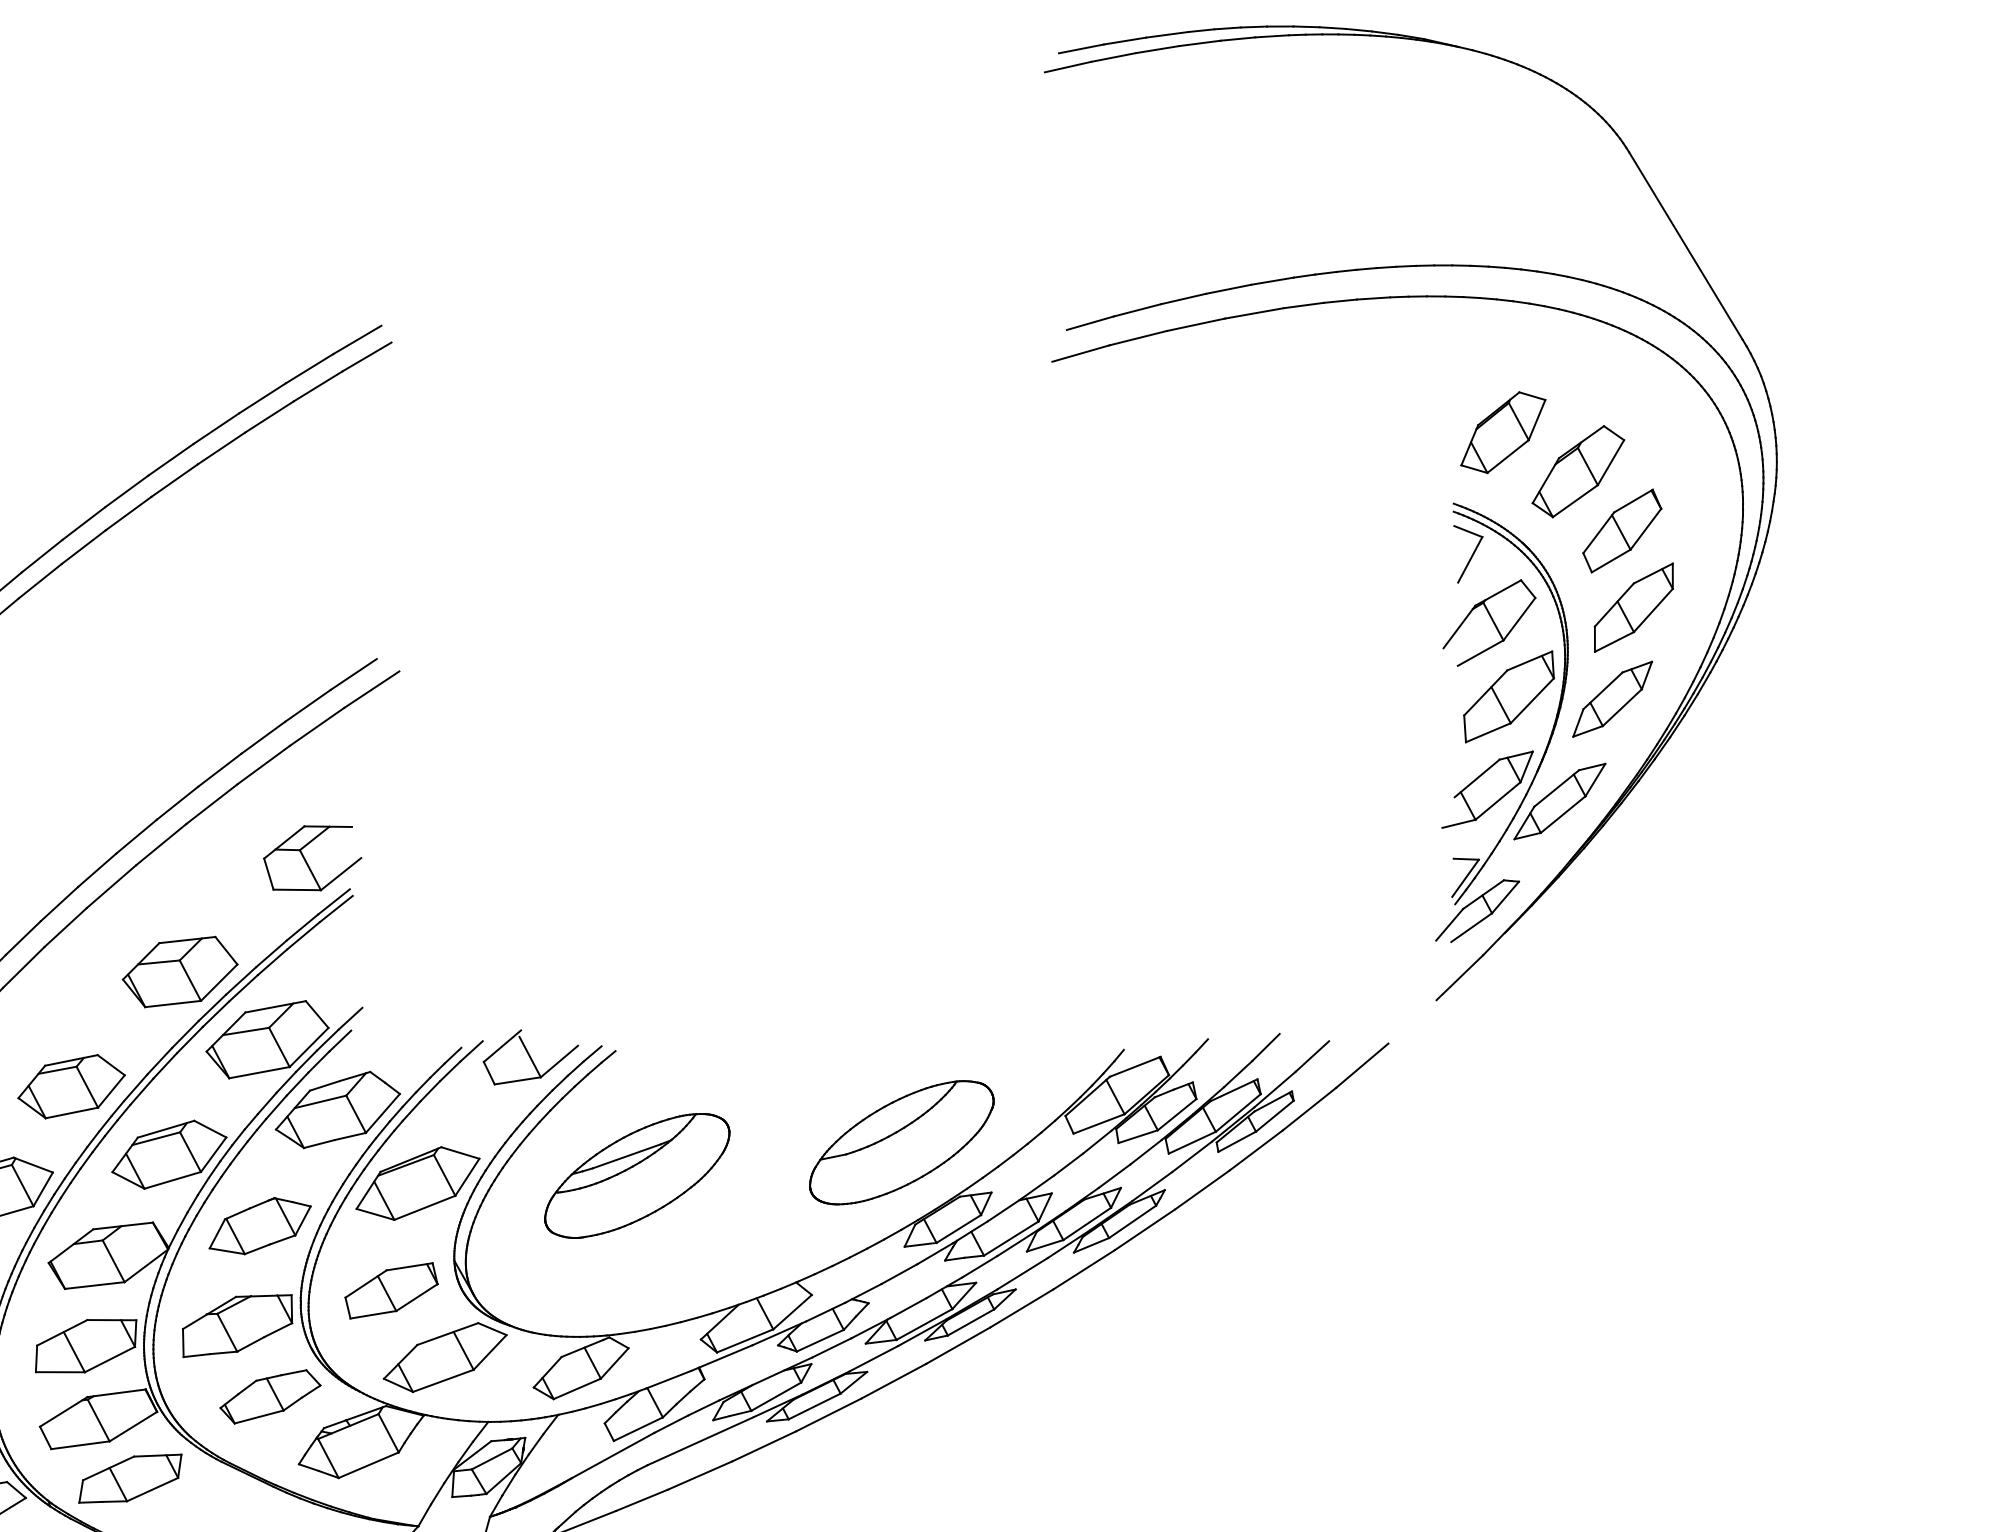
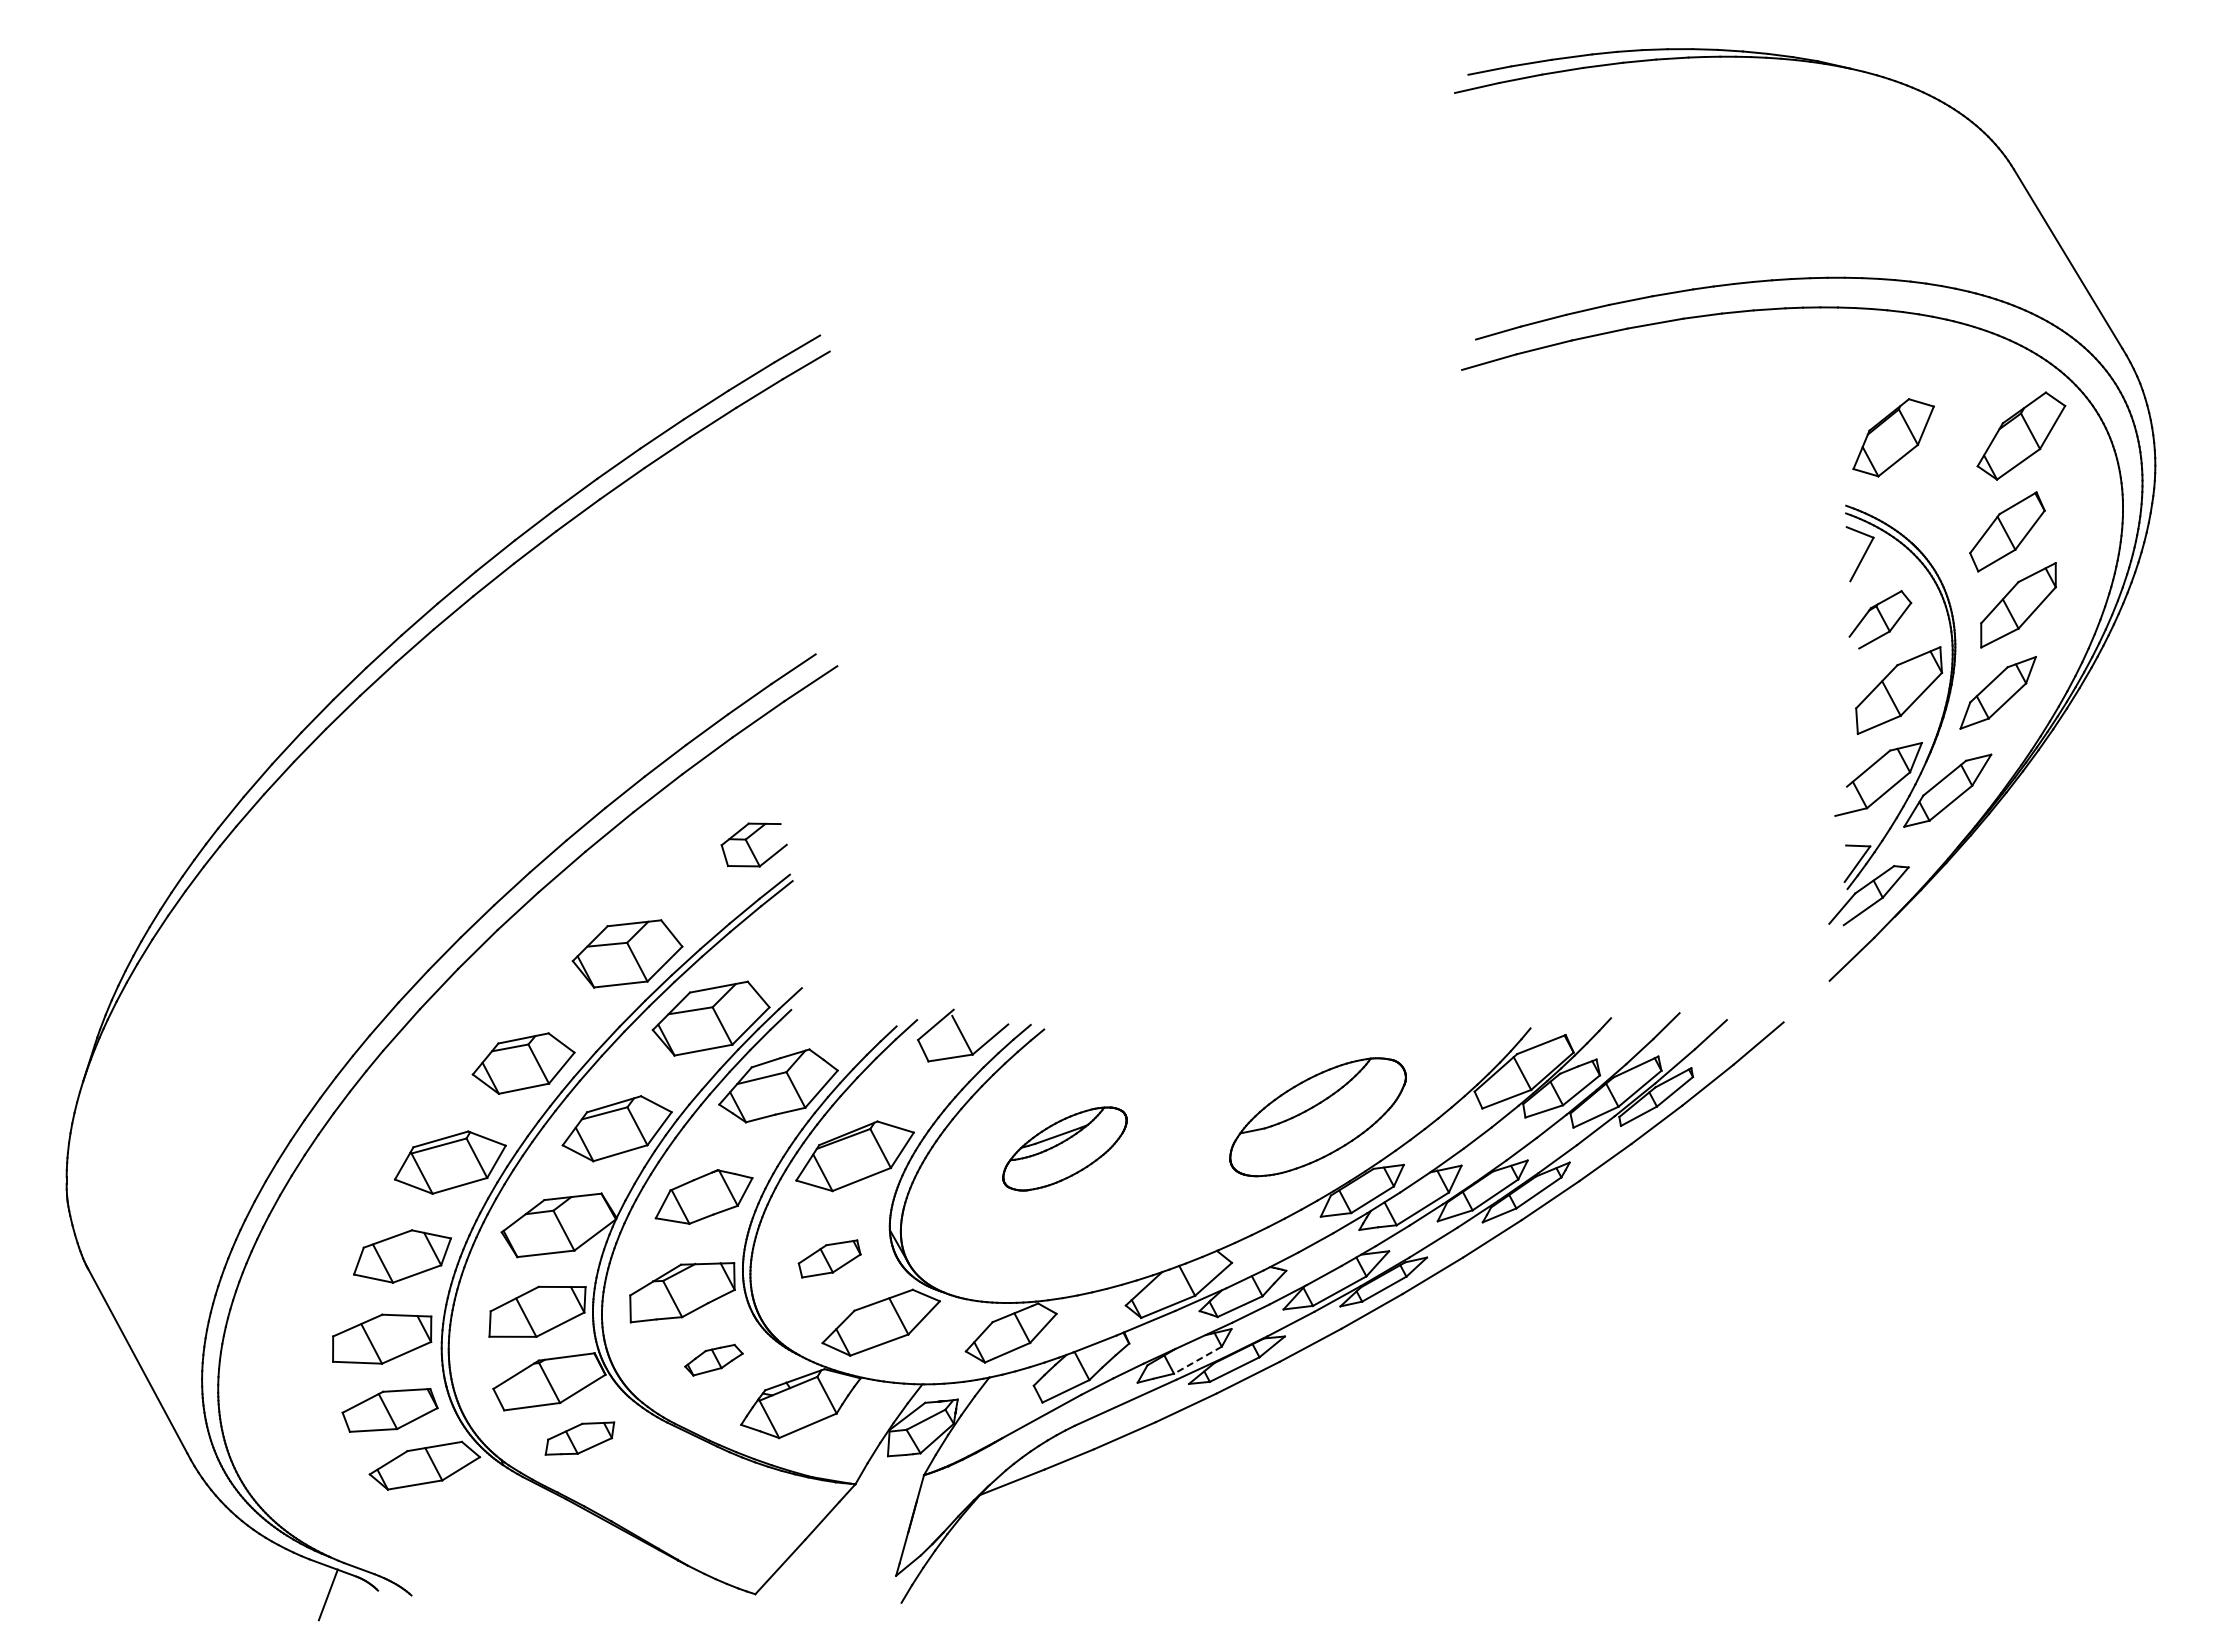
part: (1578, 471) -> (2021, 435), moved
part: (1489, 622) -> (1880, 619), size x0.7
part: (311, 857) -> (753, 844), size x0.7
part: (636, 1175) -> (1064, 1148), size x0.7
part: (391, 1290) -> (829, 1258), size x0.7
part: (269, 1395) -> (713, 1359), size x0.6
line: (775, 1396) -> (1197, 1360), solid -> dashed
part: (129, 1478) -> (579, 1438), size x0.7

